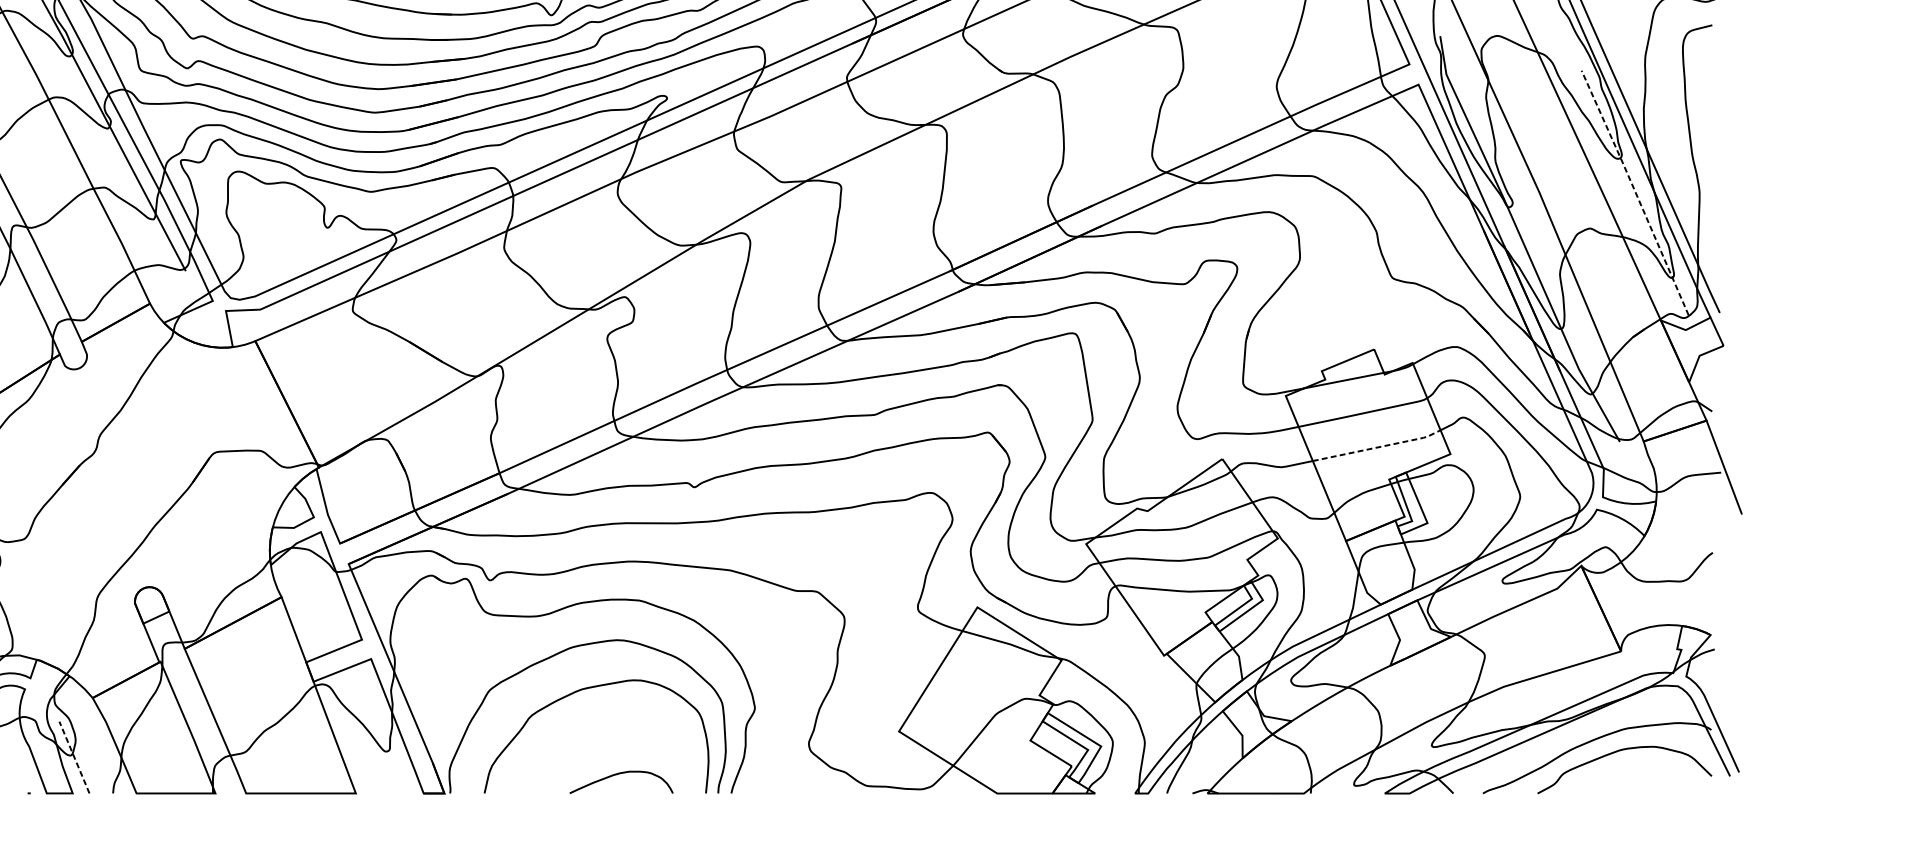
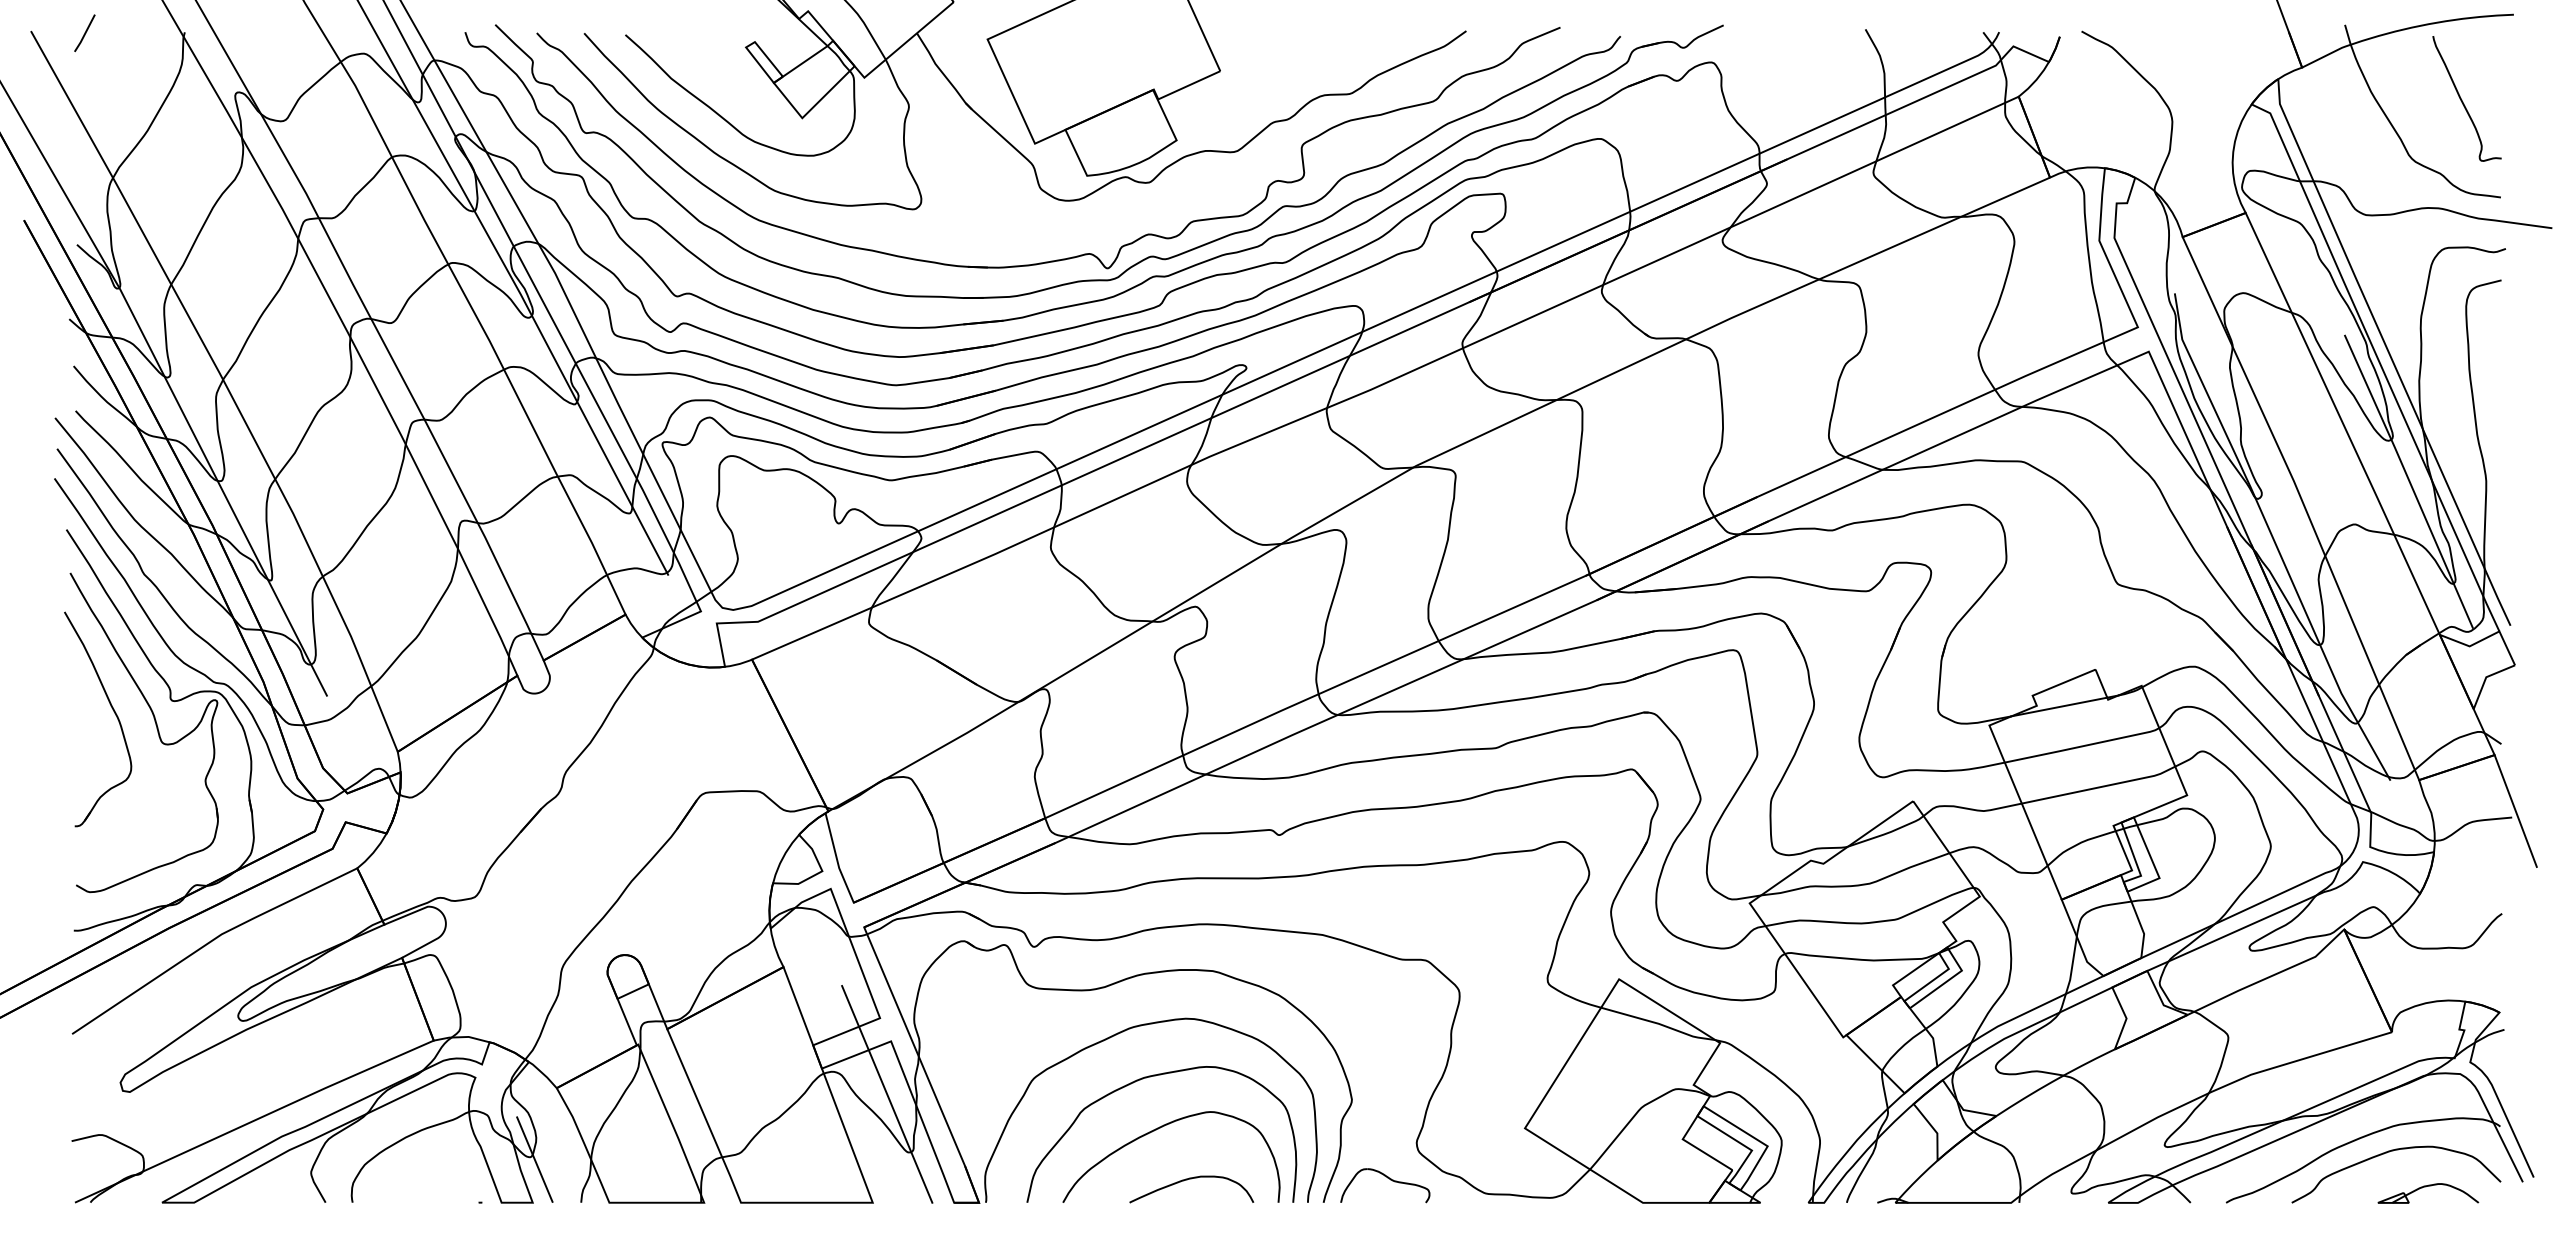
line: (1635, 191) -> (2409, 480), dashed -> solid
line: (1378, 447) -> (2100, 787), dashed -> solid
line: (368, 703) -> (887, 1094), added
curve: (593, 732) -> (1158, 1129), added
line: (74, 757) -> (534, 1159), dashed -> solid
part: (787, 774) -> (1390, 1180), added
part: (1649, 780) -> (2425, 1187), added

